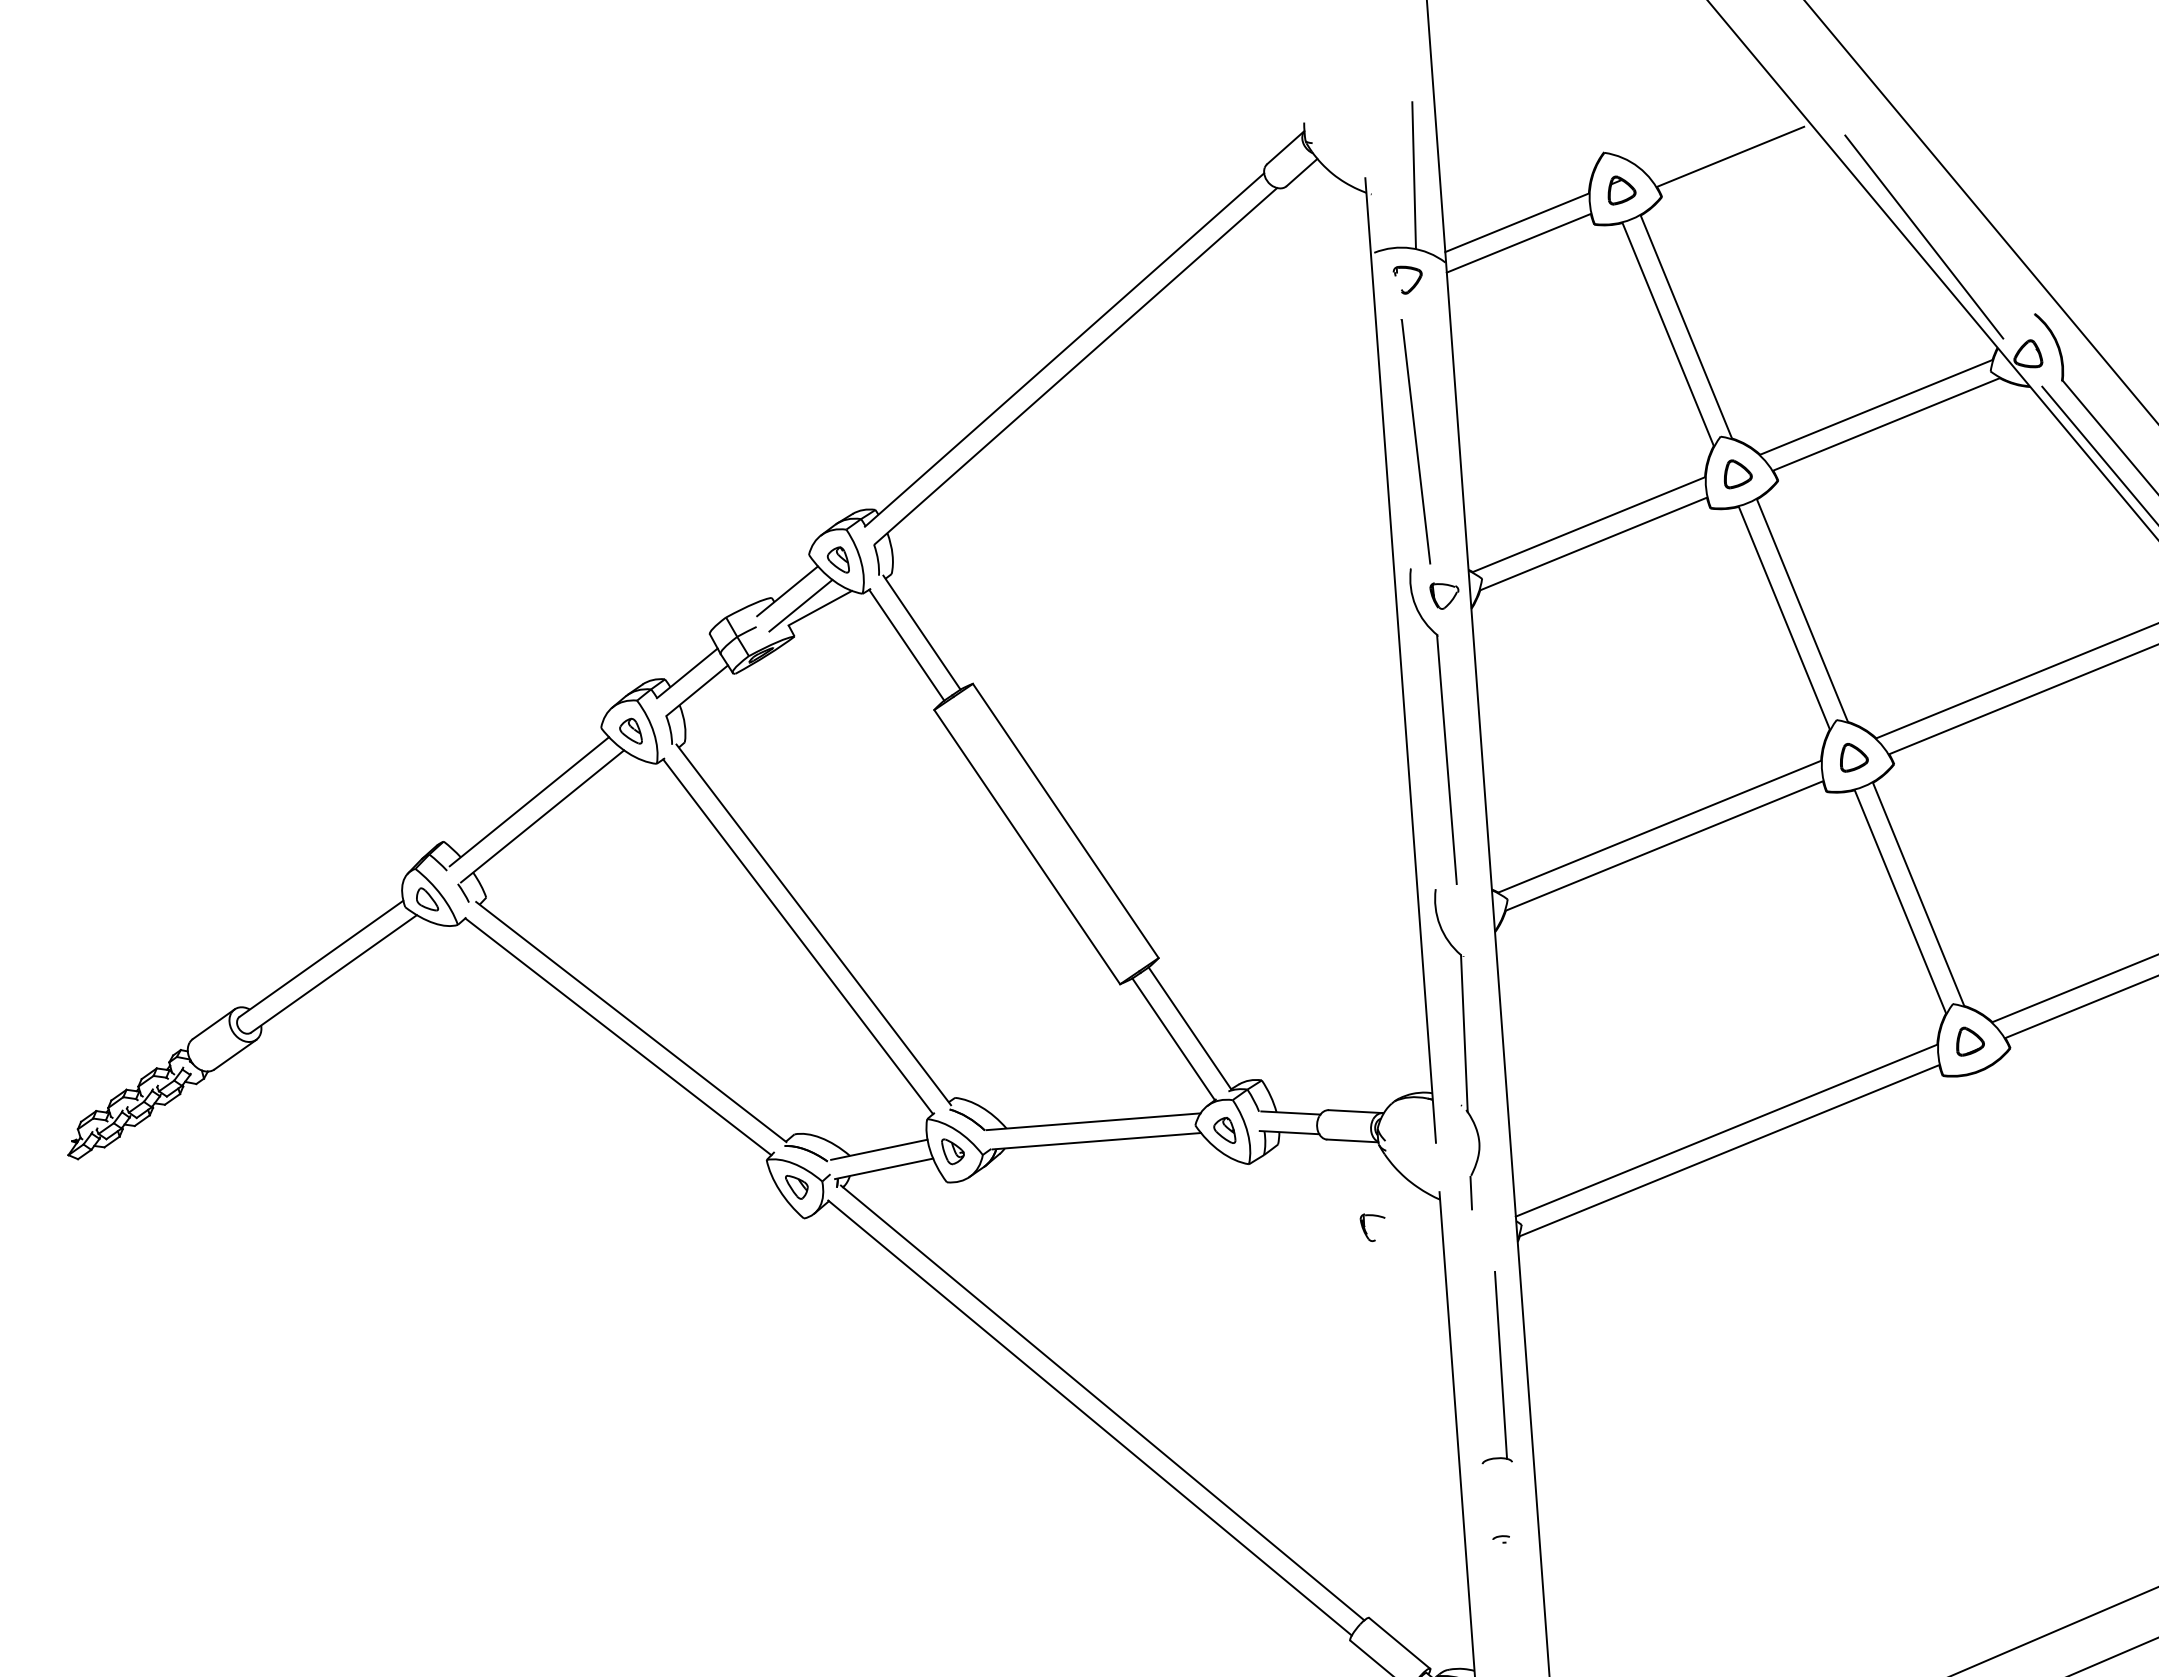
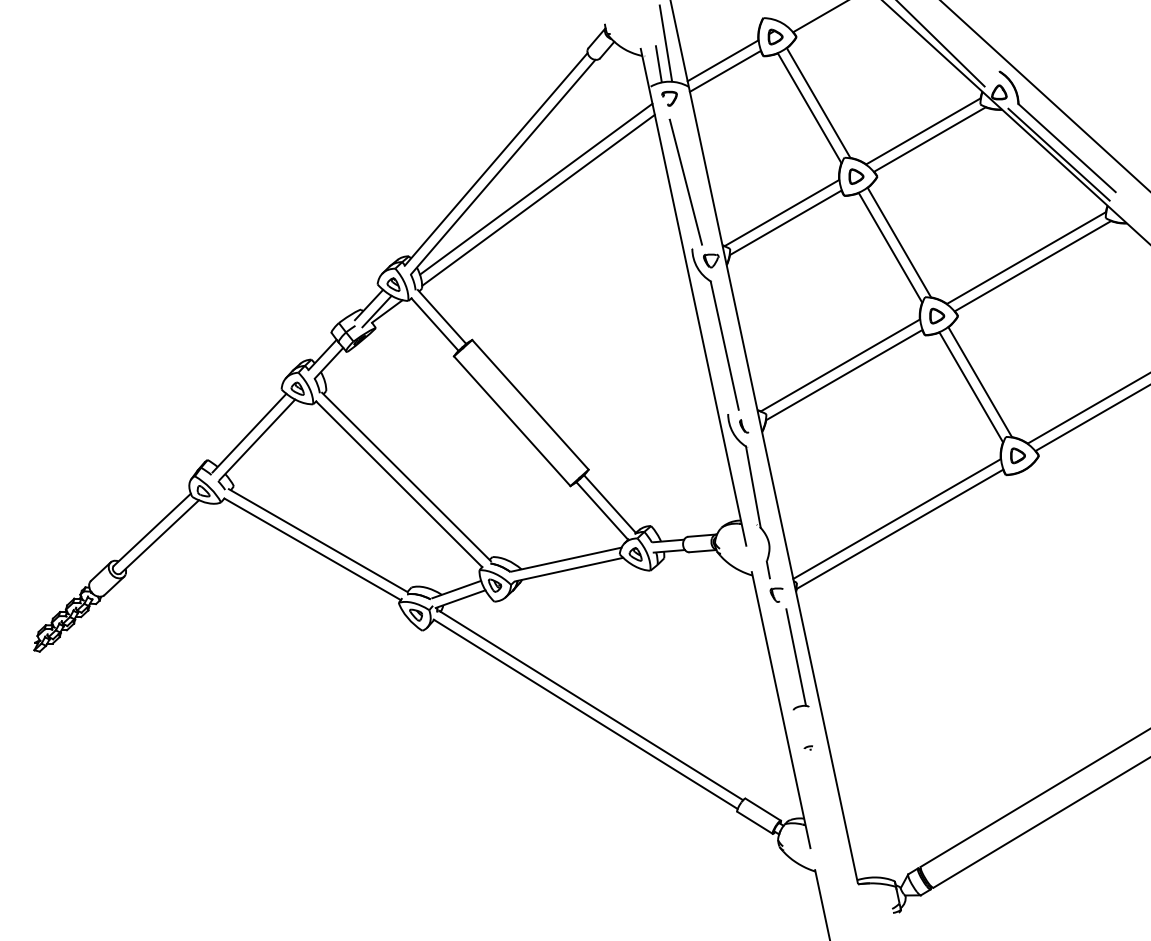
line: (1394, 213) -> (658, 64), added
line: (1132, 415) -> (536, 188), added
line: (1133, 436) -> (538, 199), added
part: (1463, 916) -> (744, 426), added
part: (1370, 1226) -> (776, 594), moved

